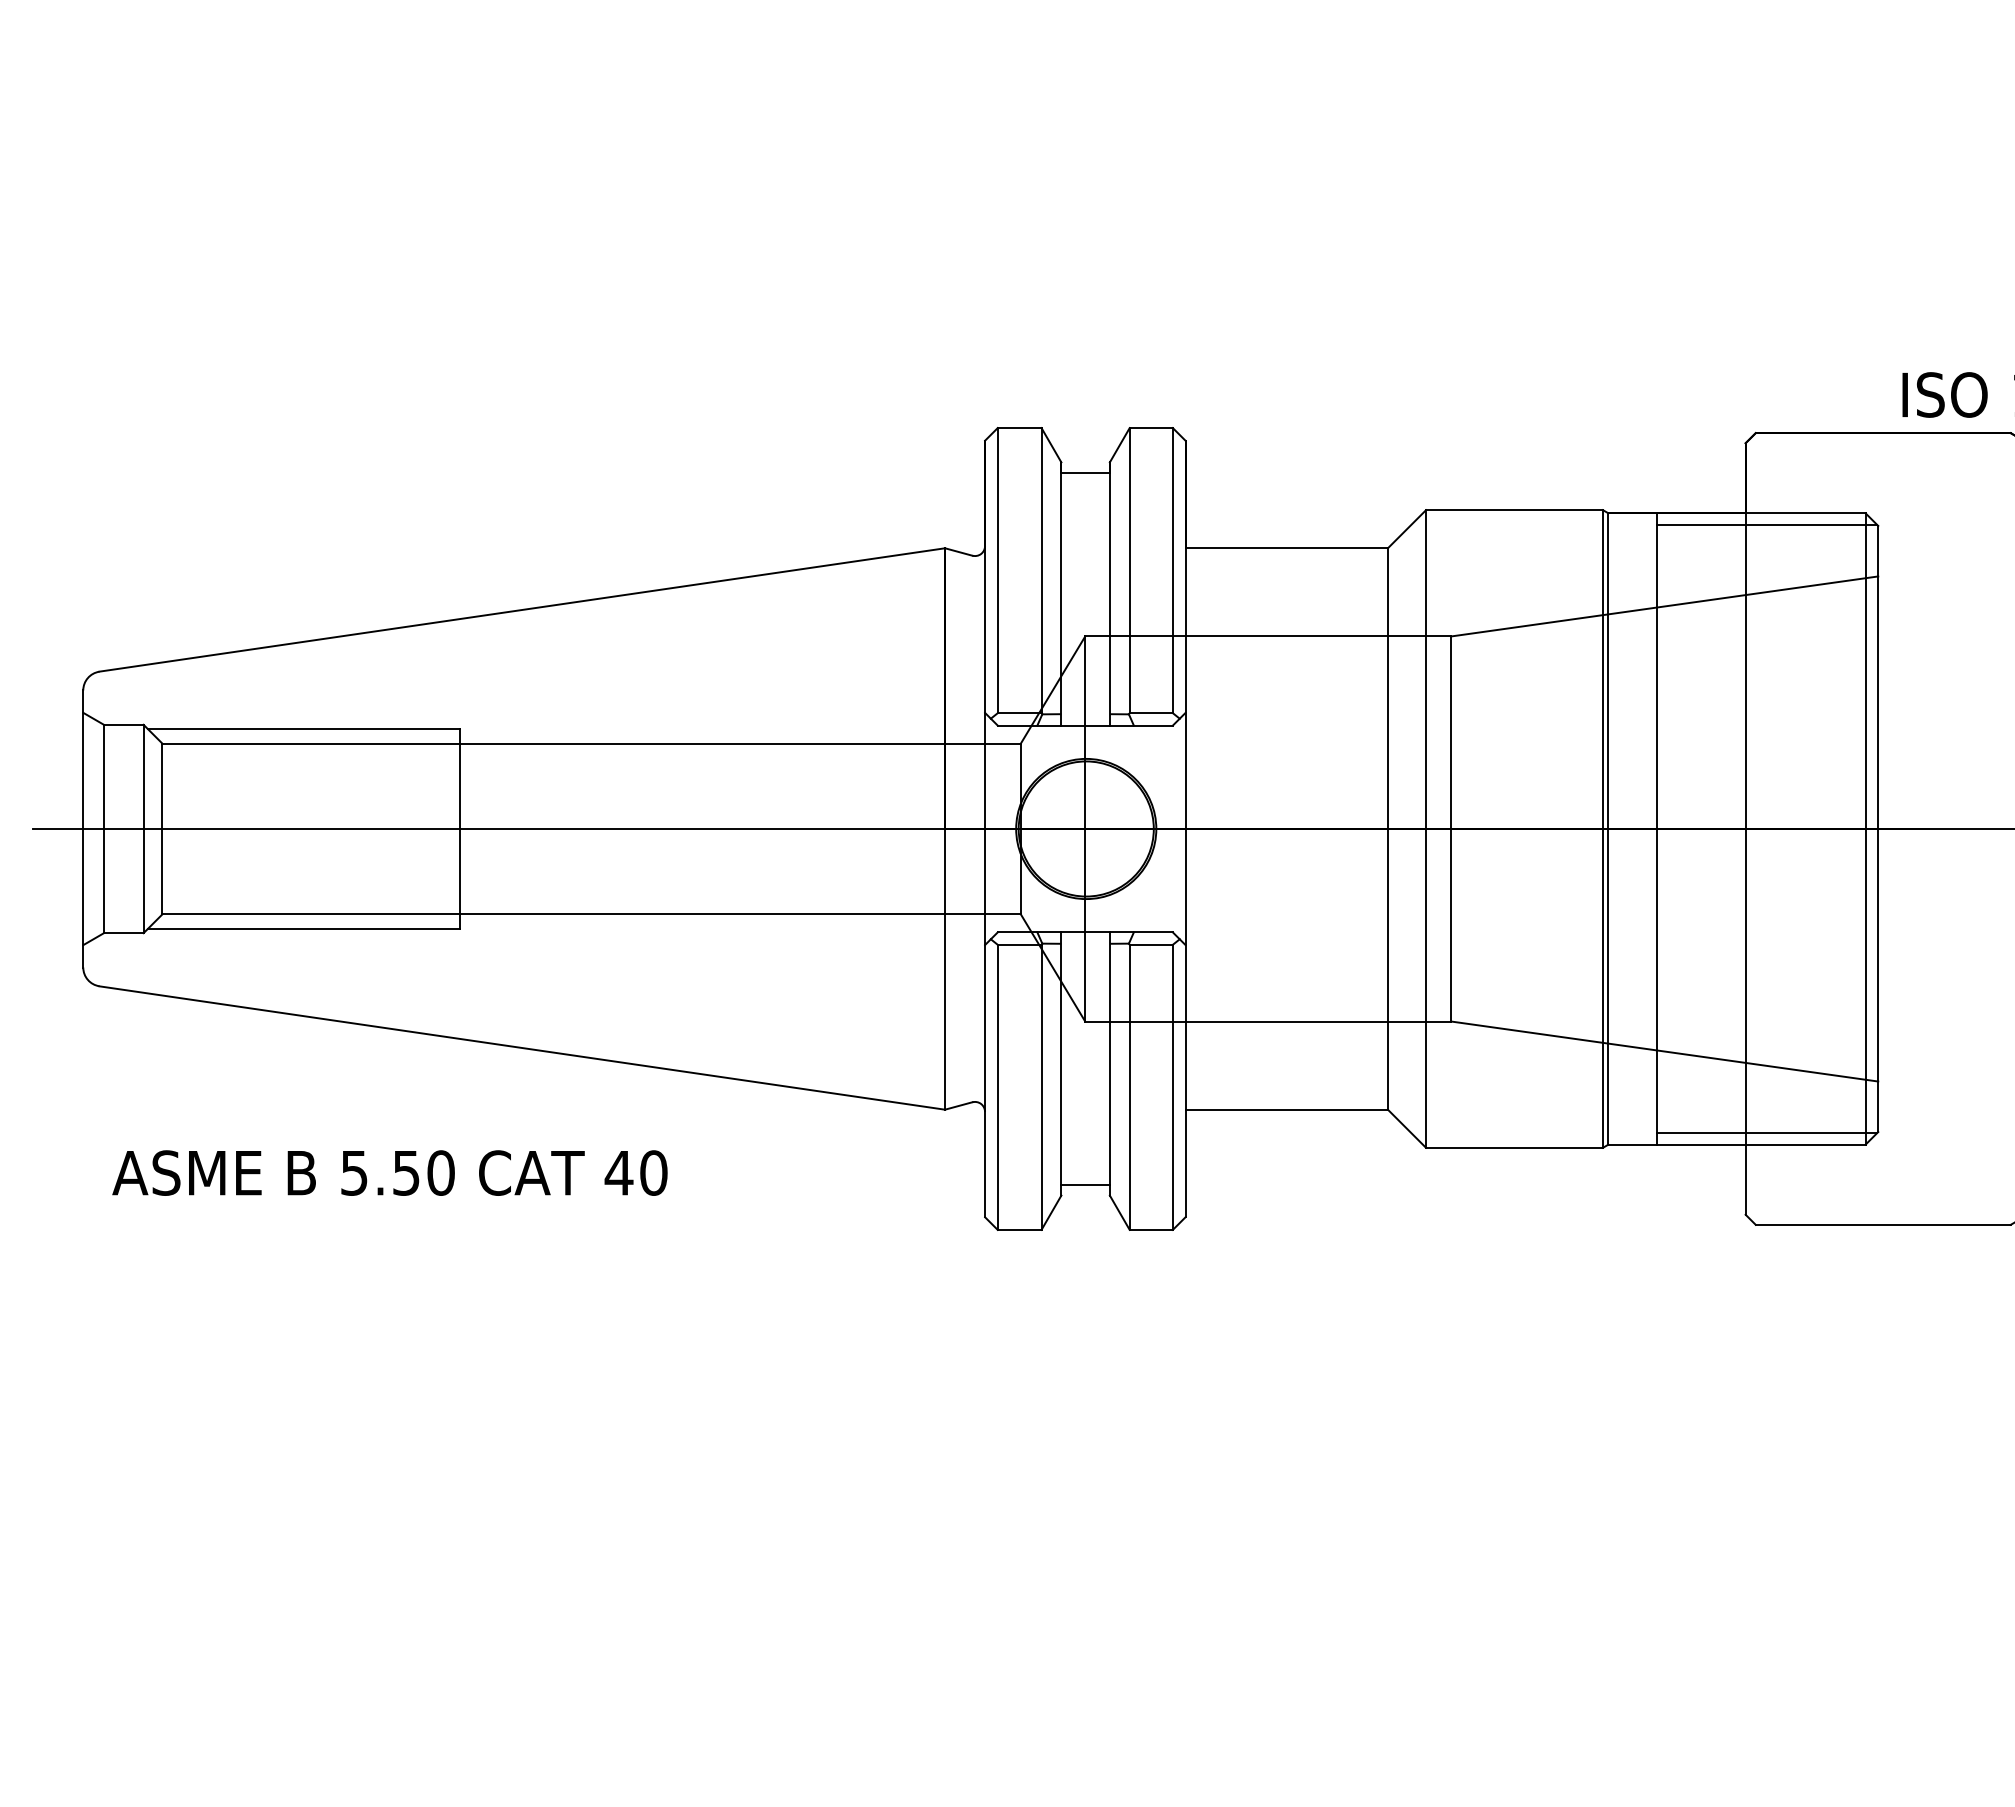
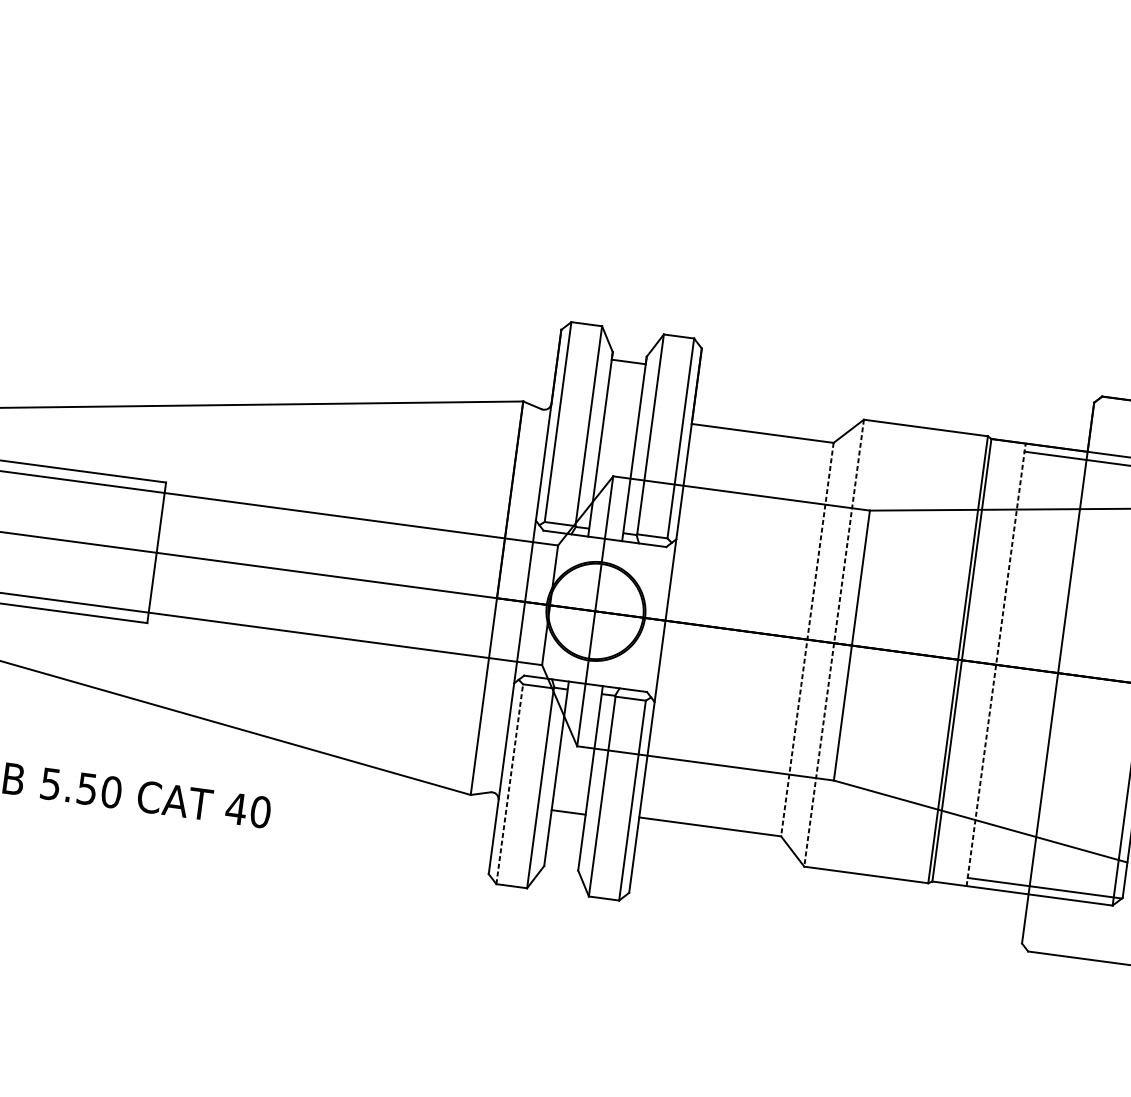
line: (1387, 829) -> (807, 639), solid -> dashed
line: (1426, 829) -> (834, 643), solid -> dashed
line: (1657, 829) -> (996, 665), solid -> dashed
line: (997, 1087) -> (509, 784), solid -> dashed
line: (1085, 1184) -> (568, 812), moved

